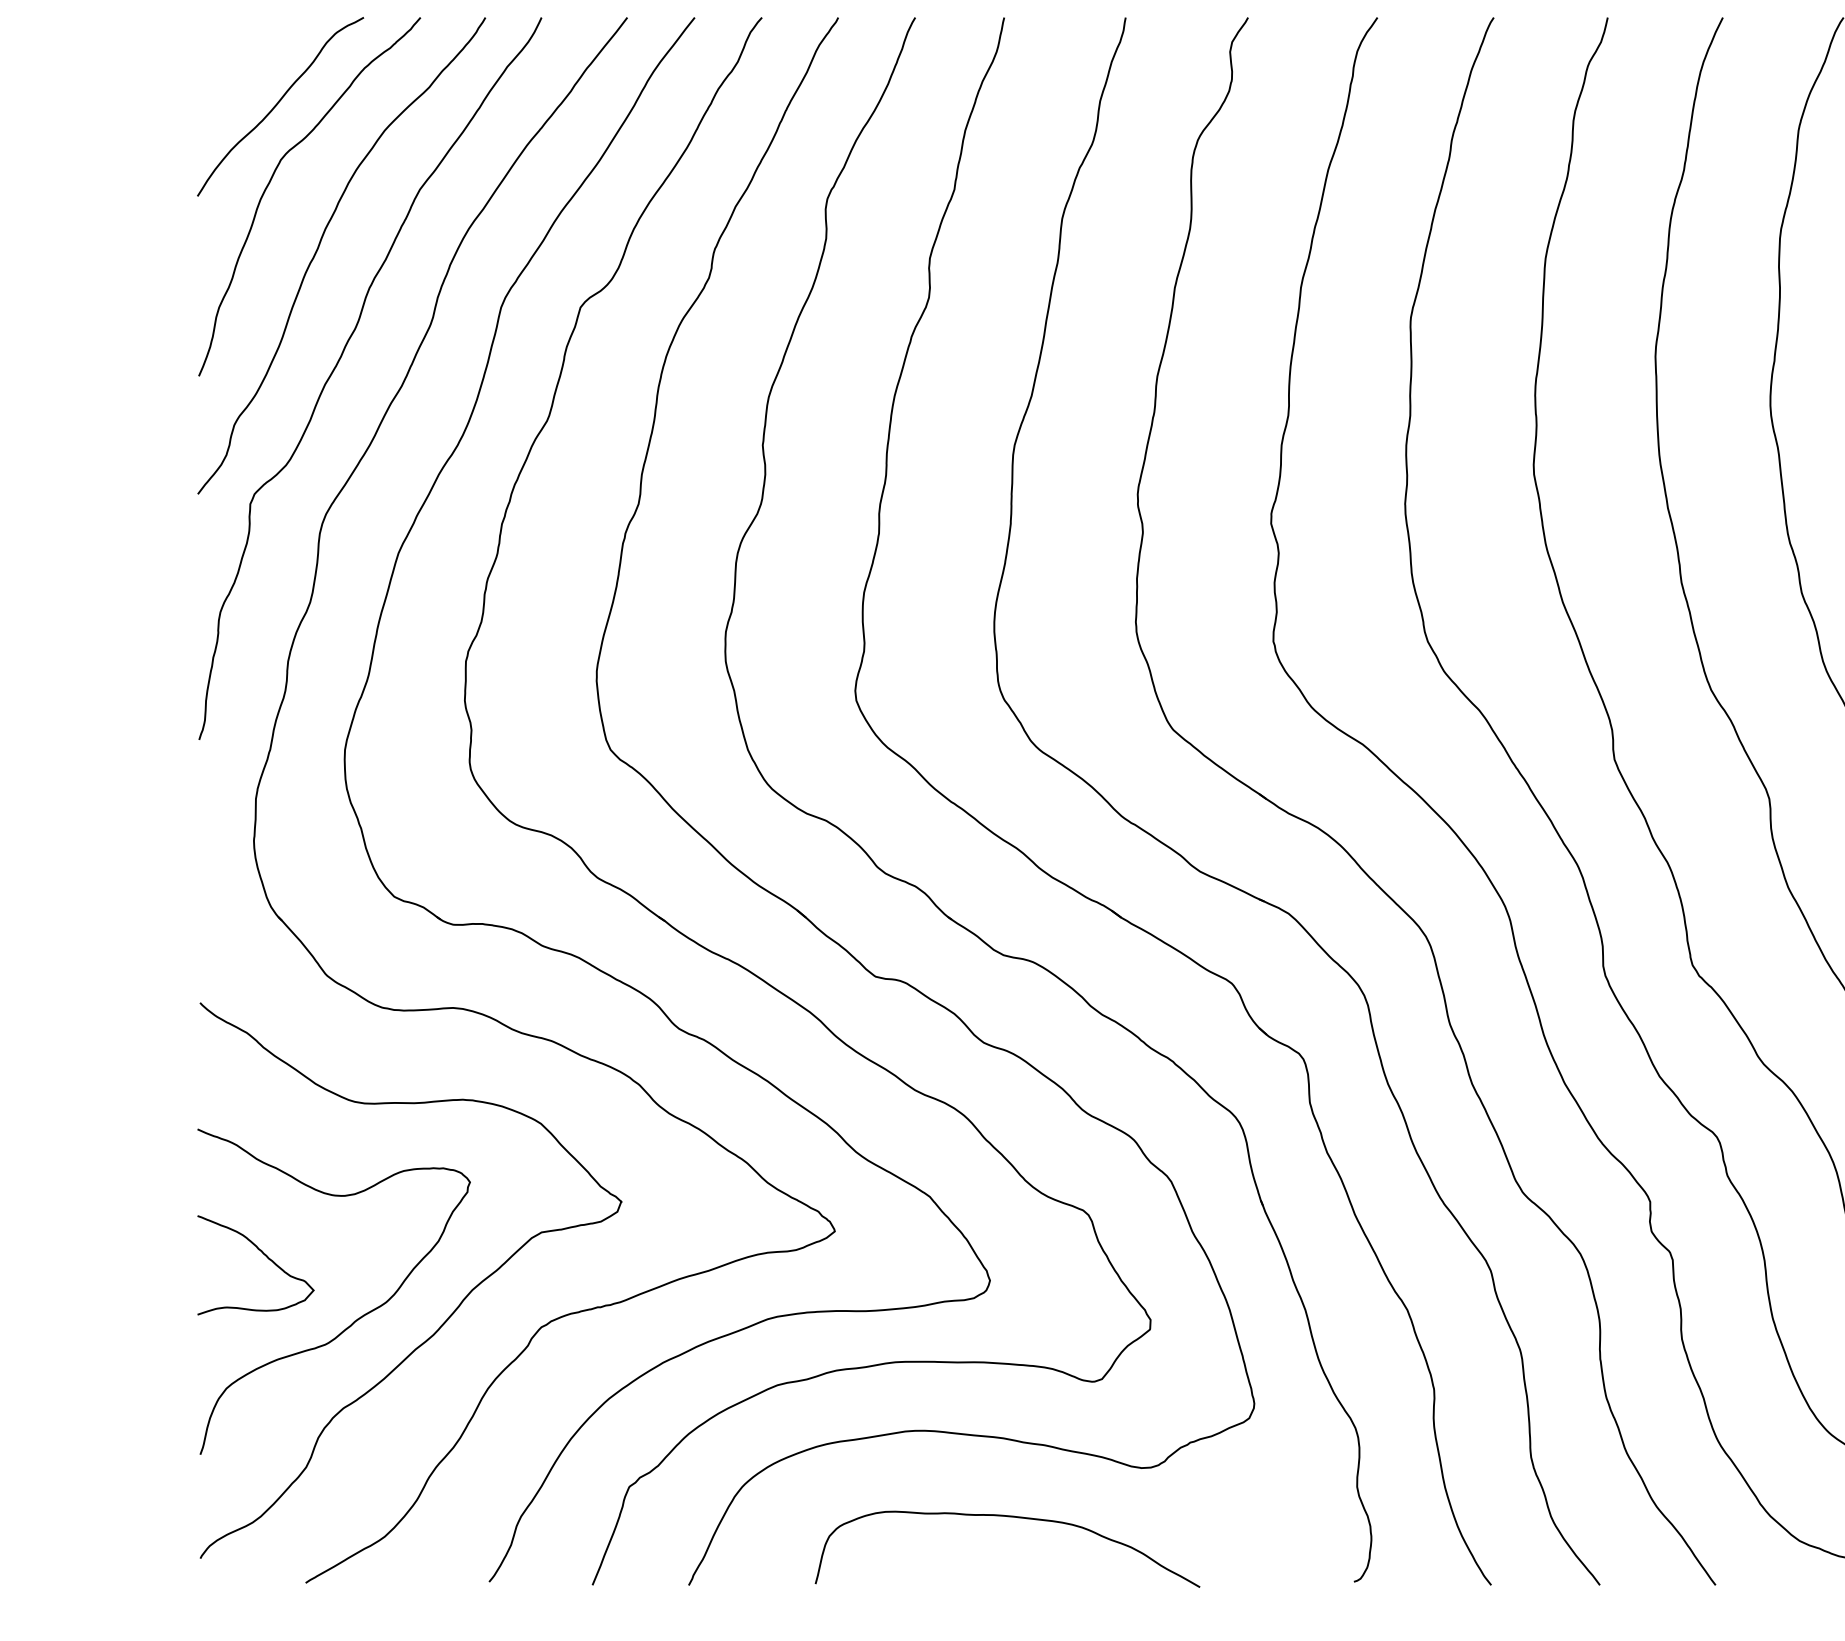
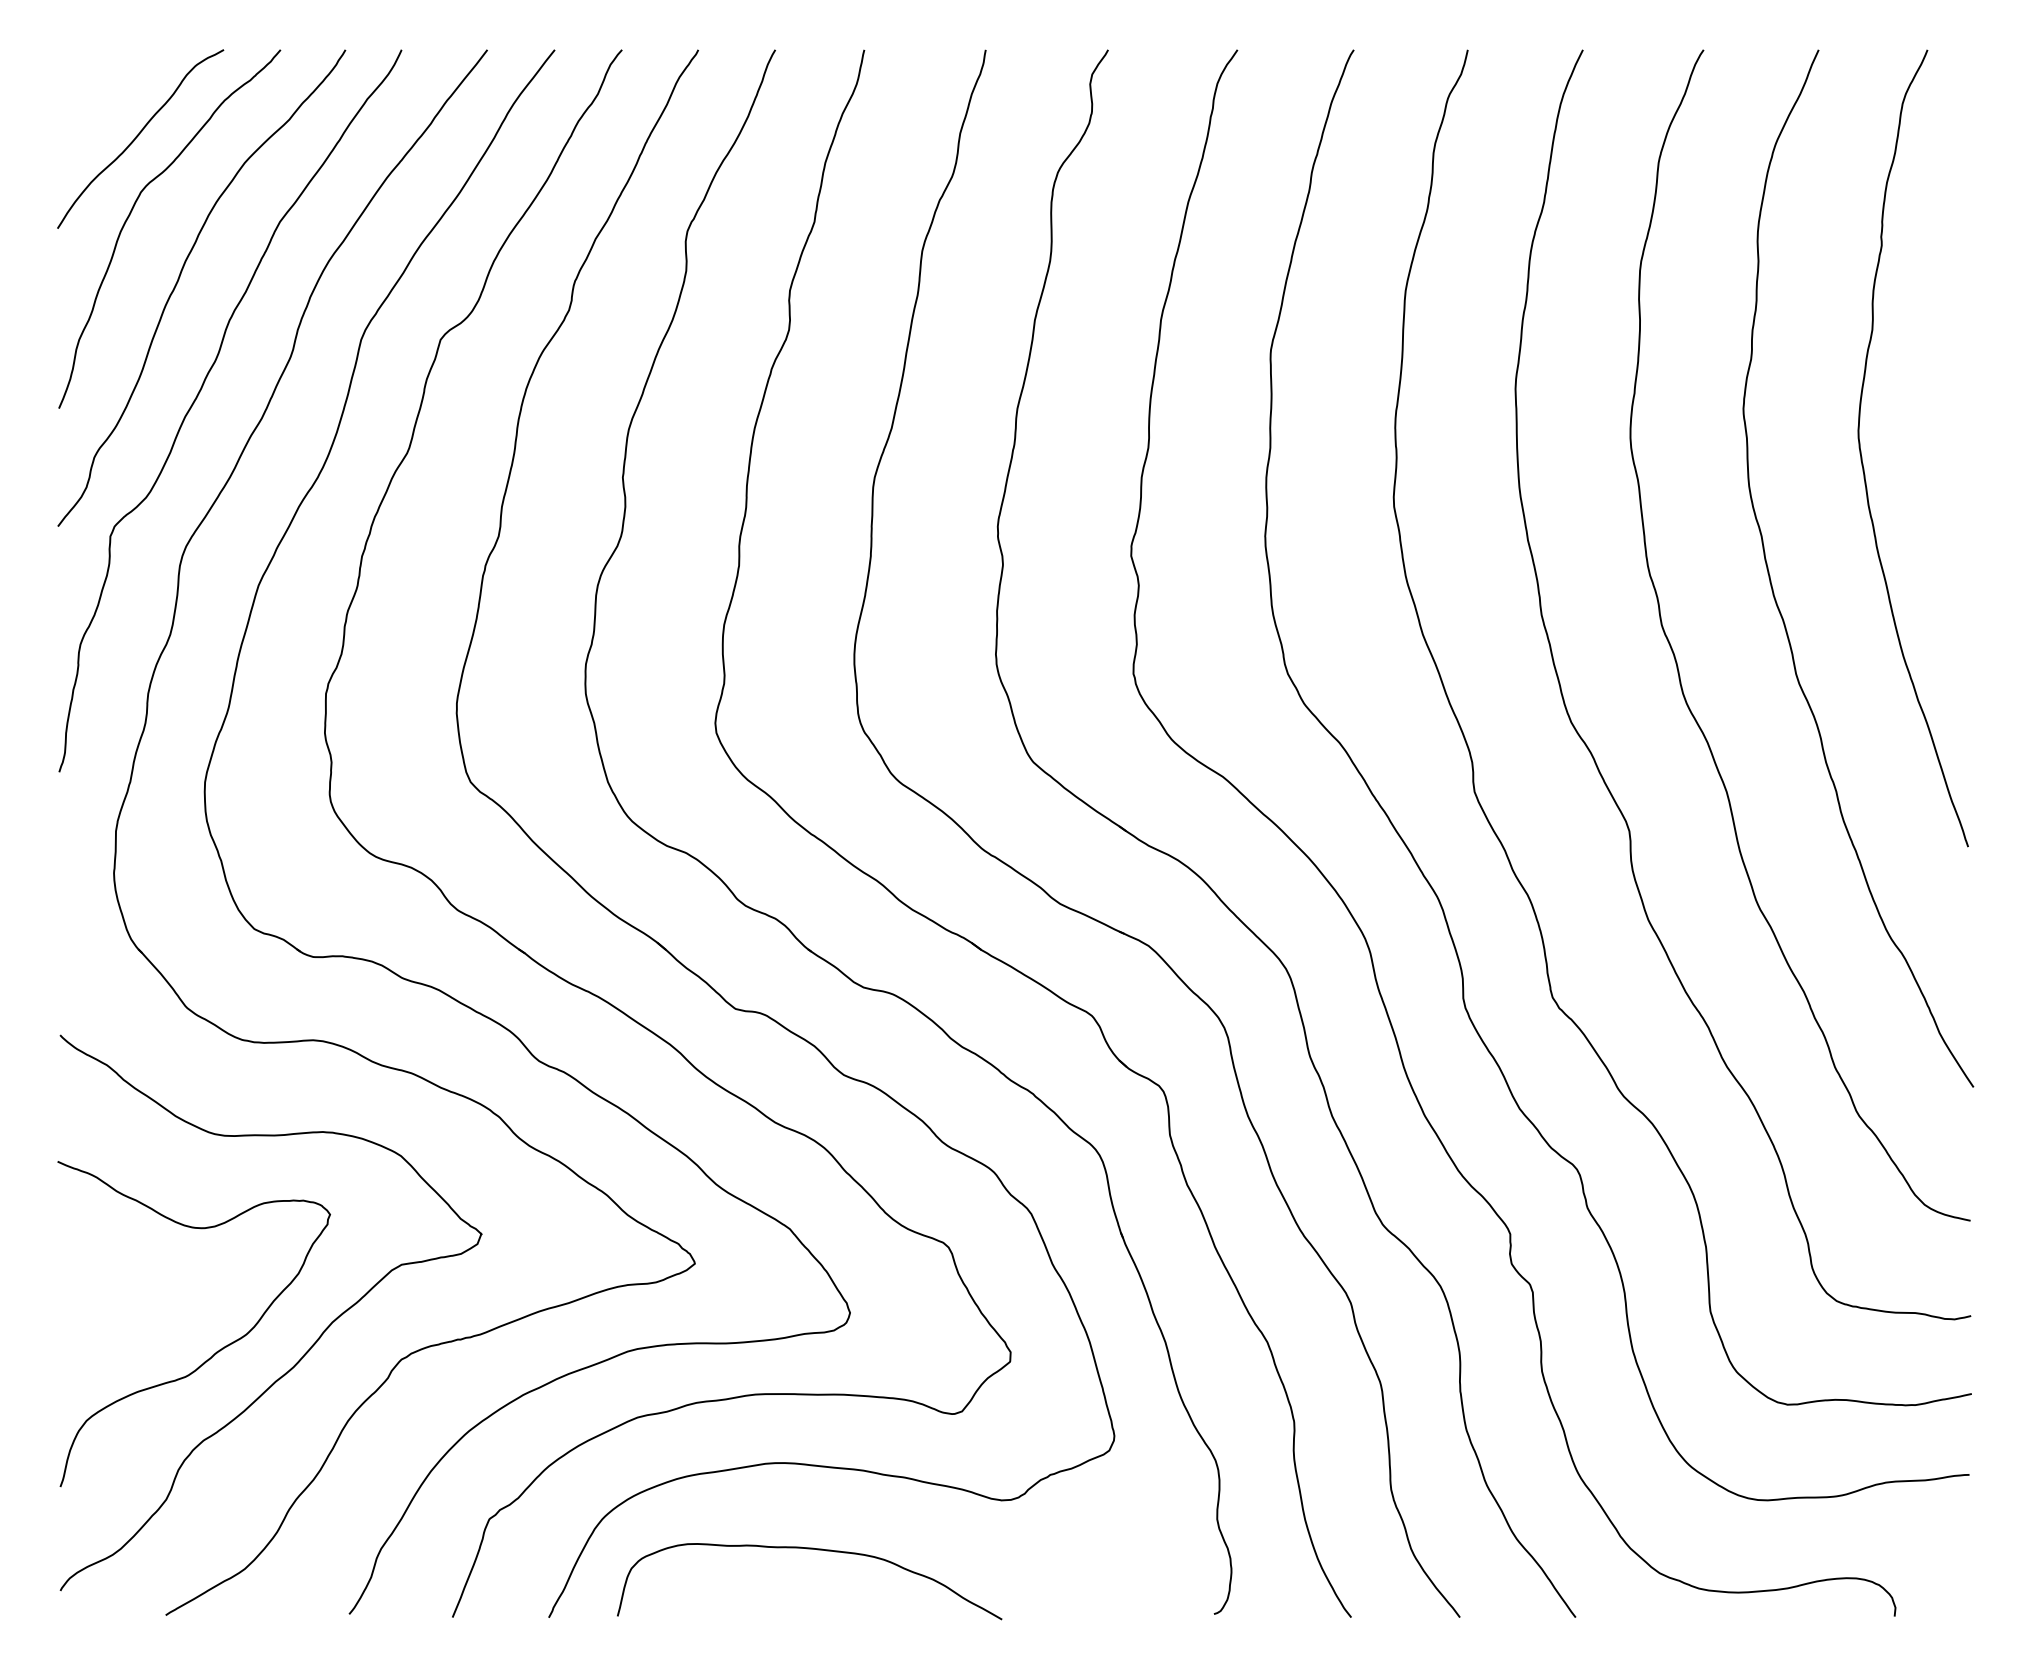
curve: (262, 1254) -> (122, 1286), removed
curve: (1007, 1517) -> (809, 1549), moved

